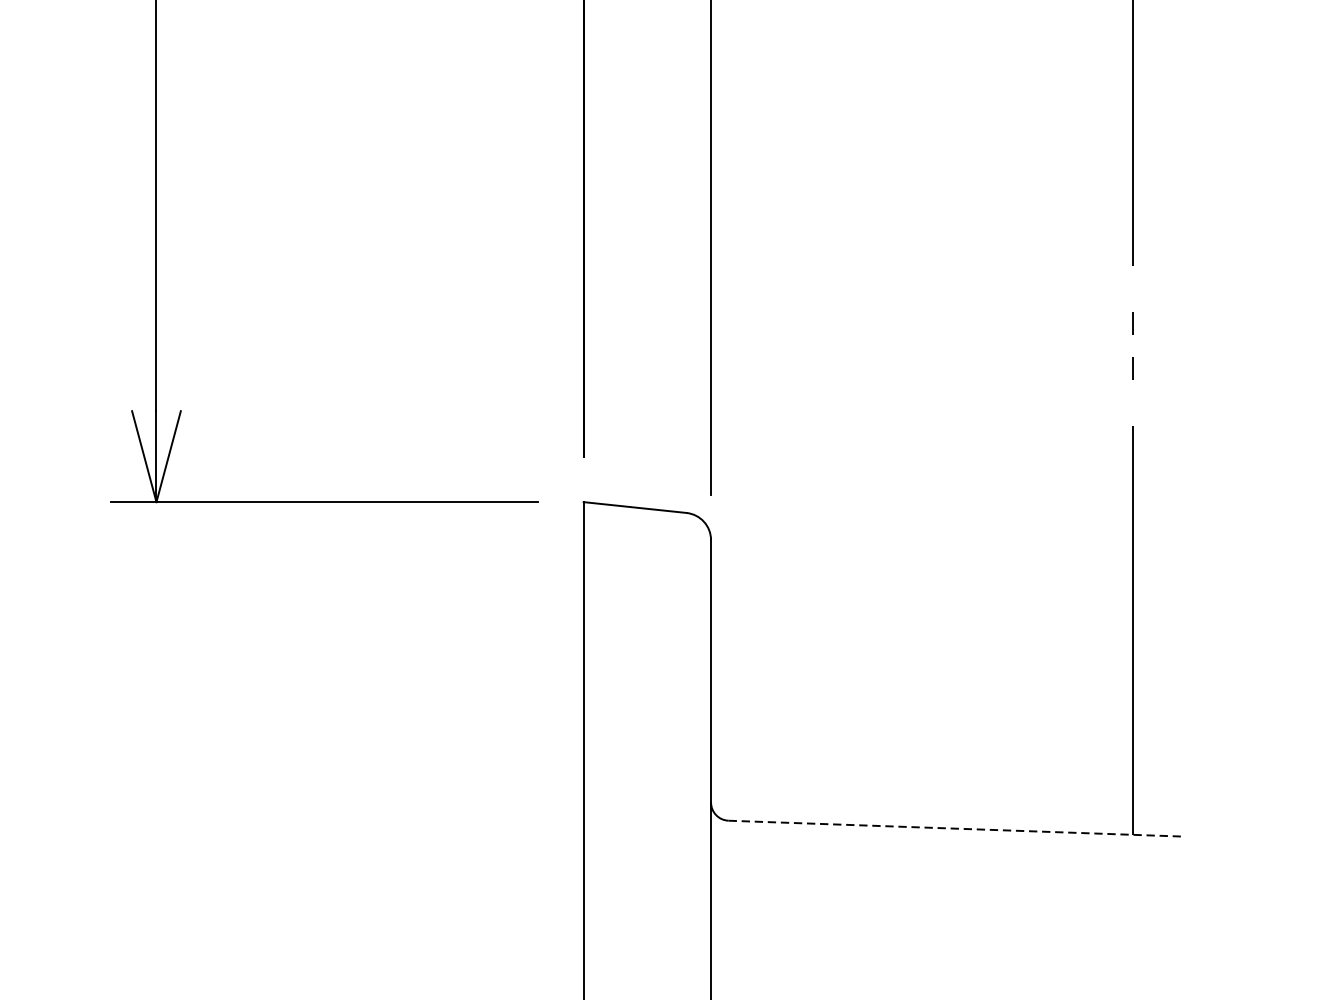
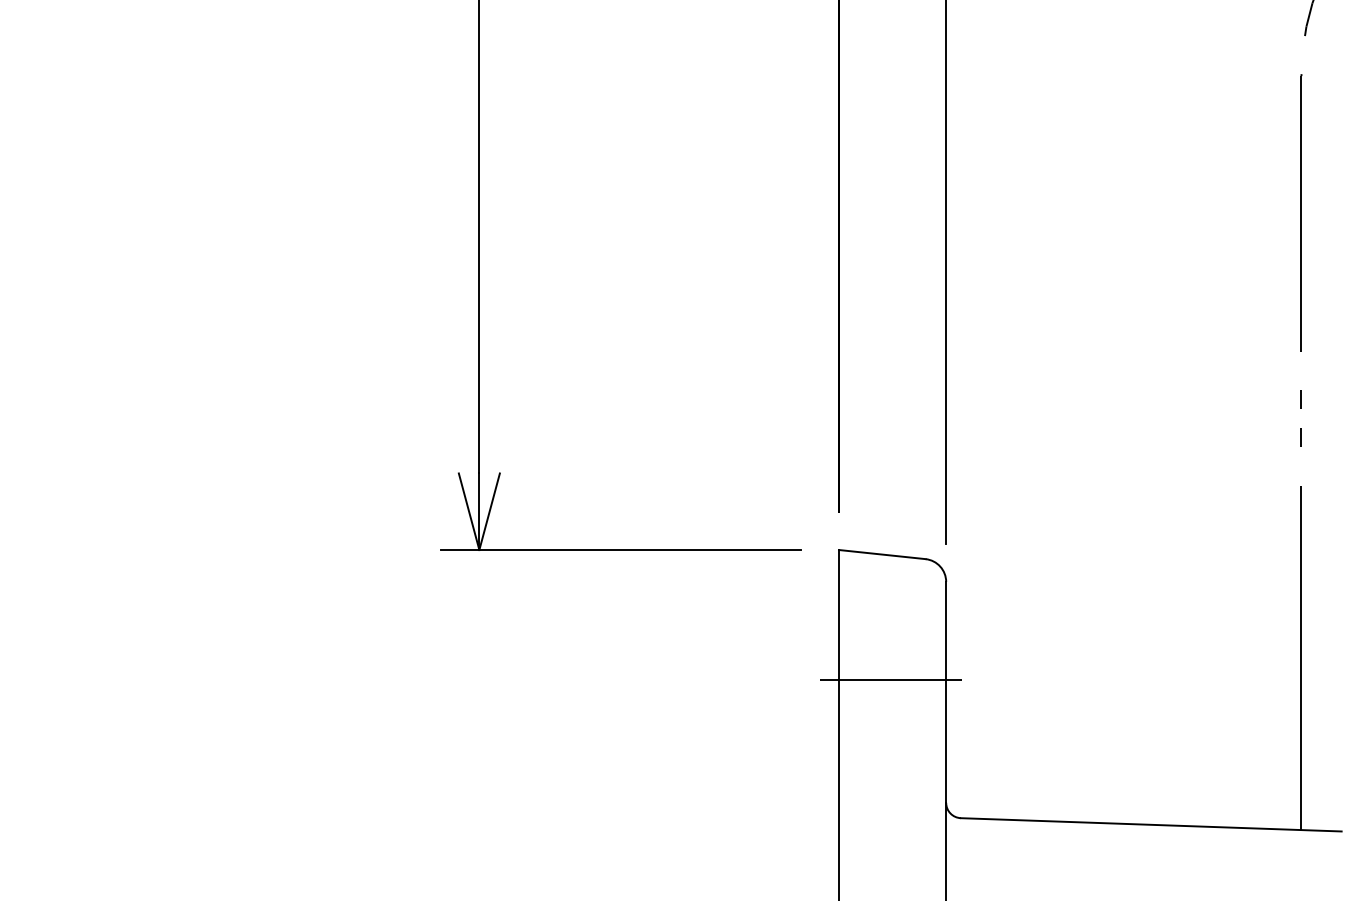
line: (644, 657) -> (890, 680), added
line: (954, 828) -> (1151, 824), dashed -> solid

